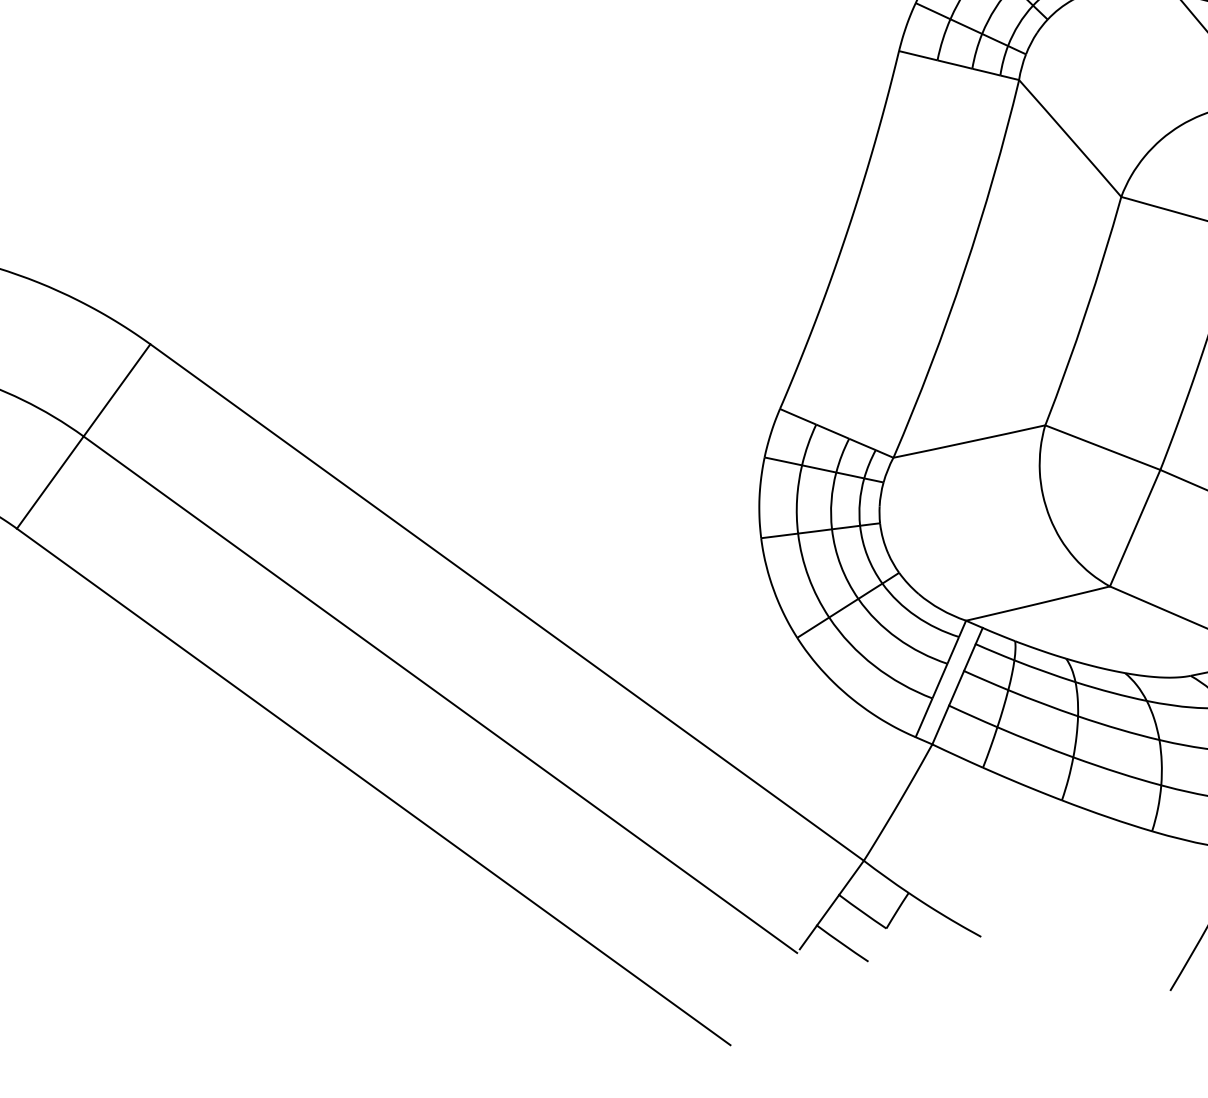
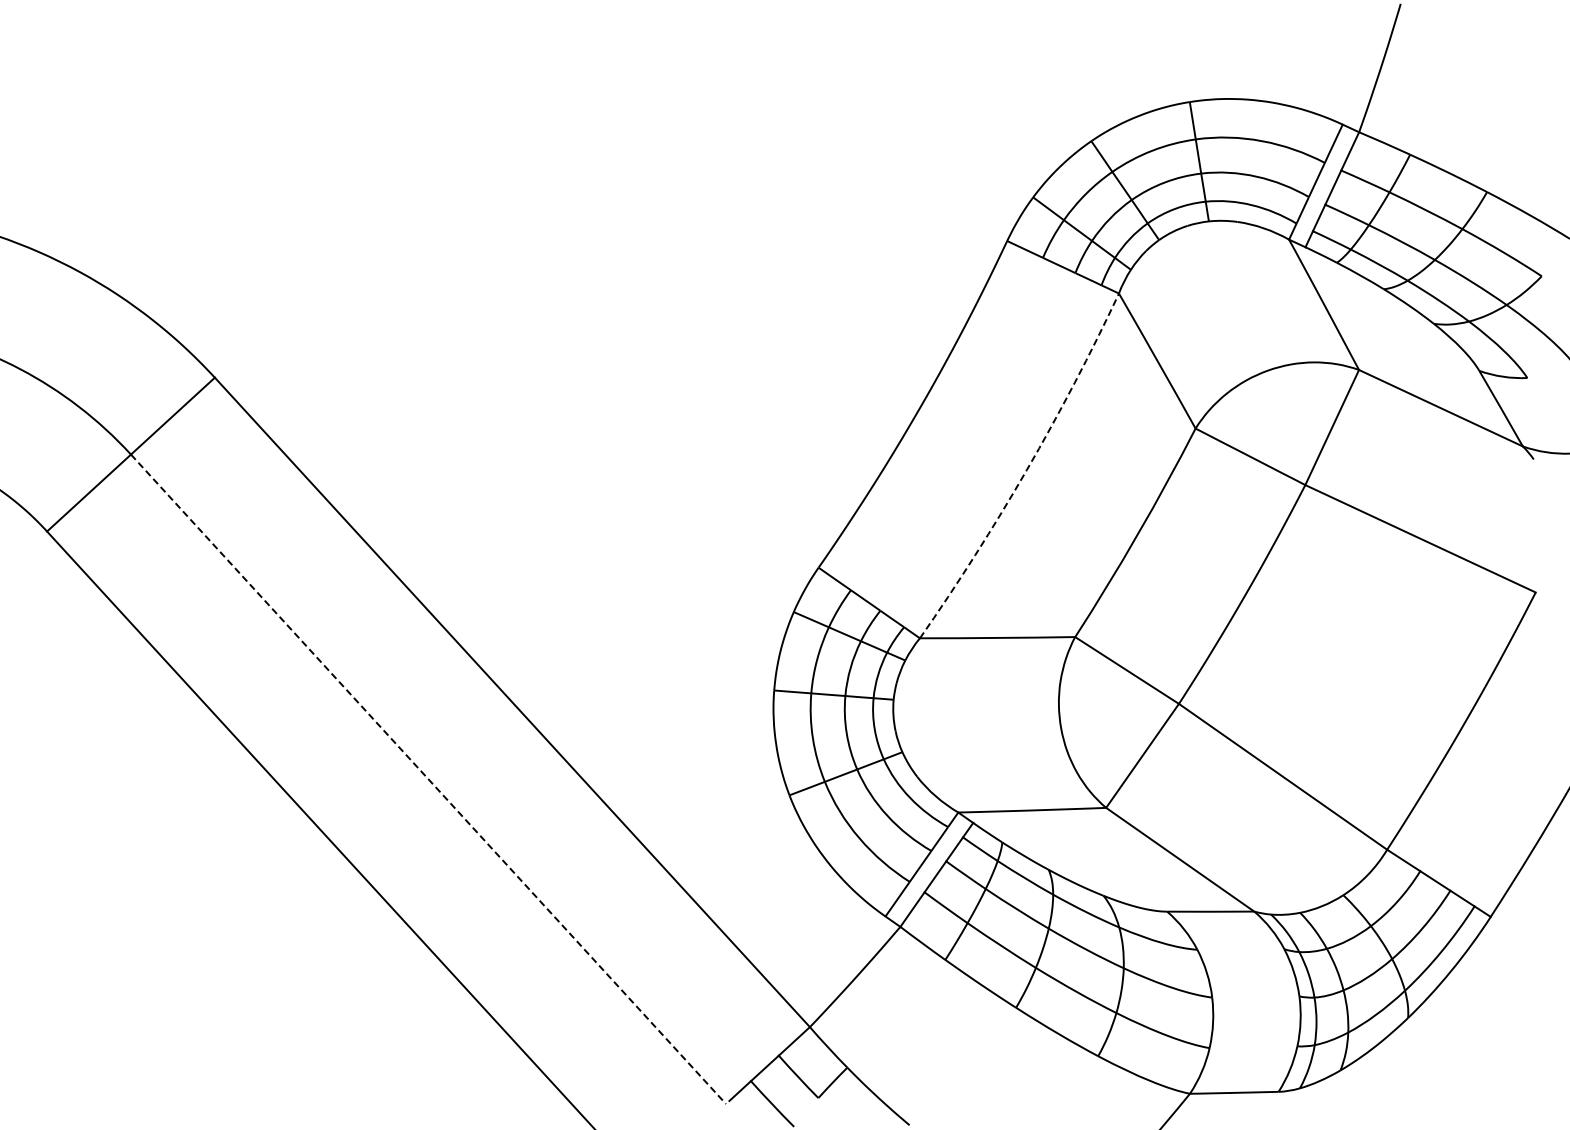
arc: (964, 271) -> (1026, 470), solid -> dashed
line: (440, 694) -> (428, 779), solid -> dashed

